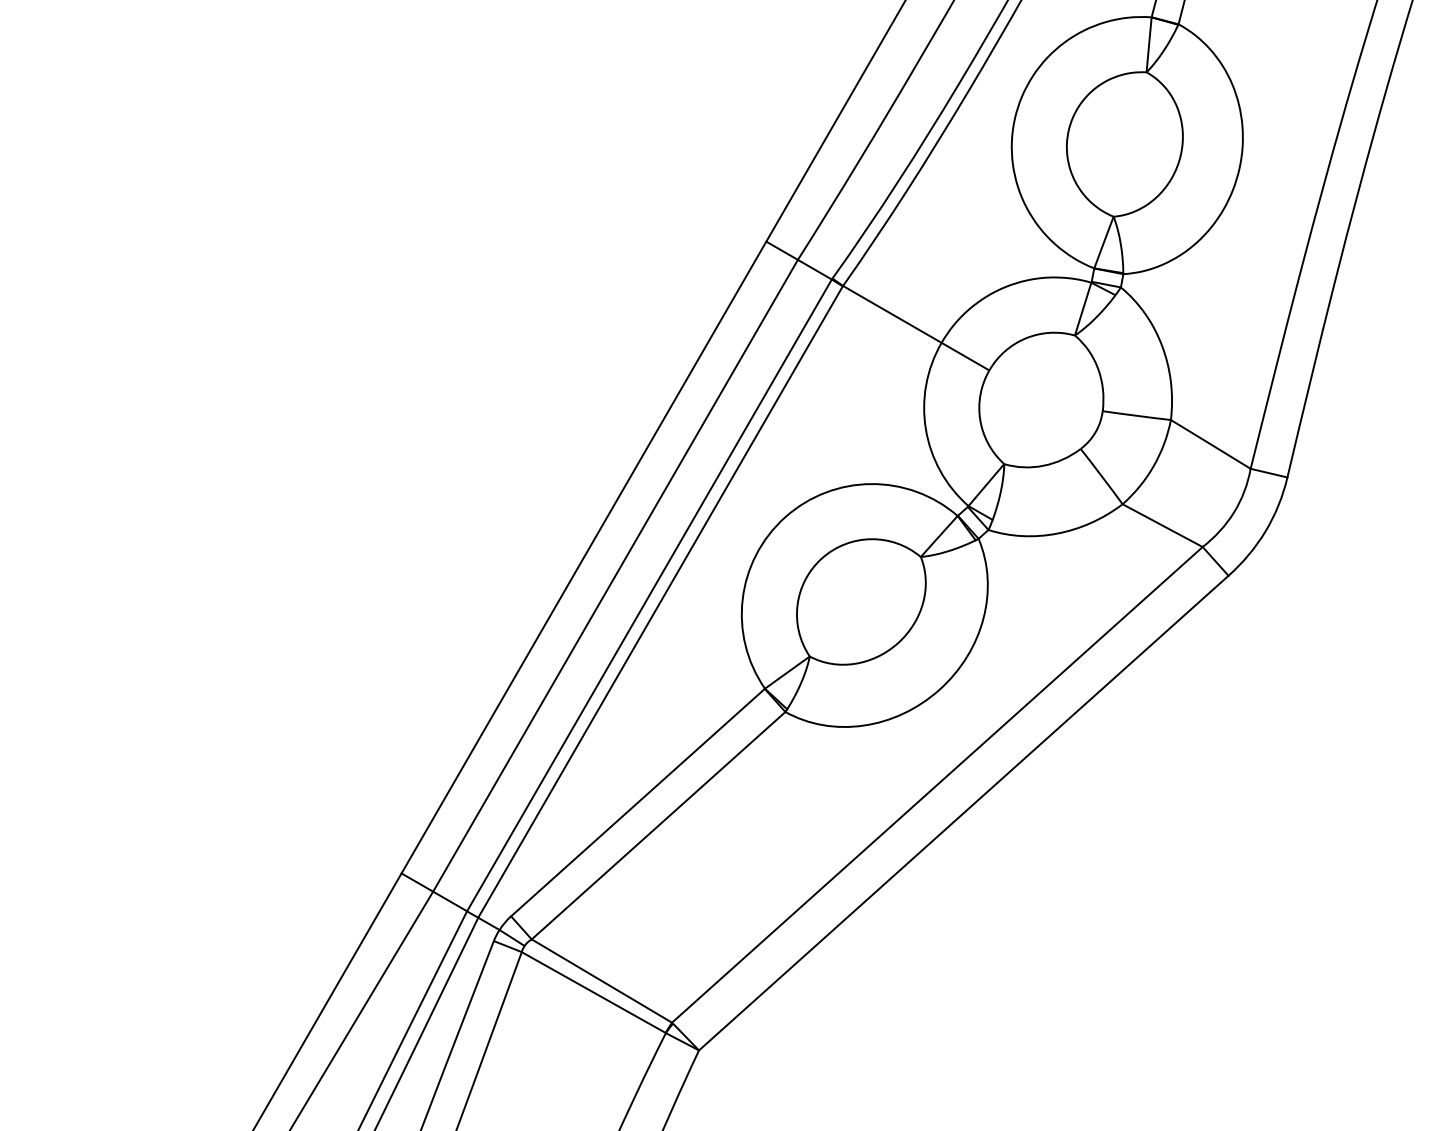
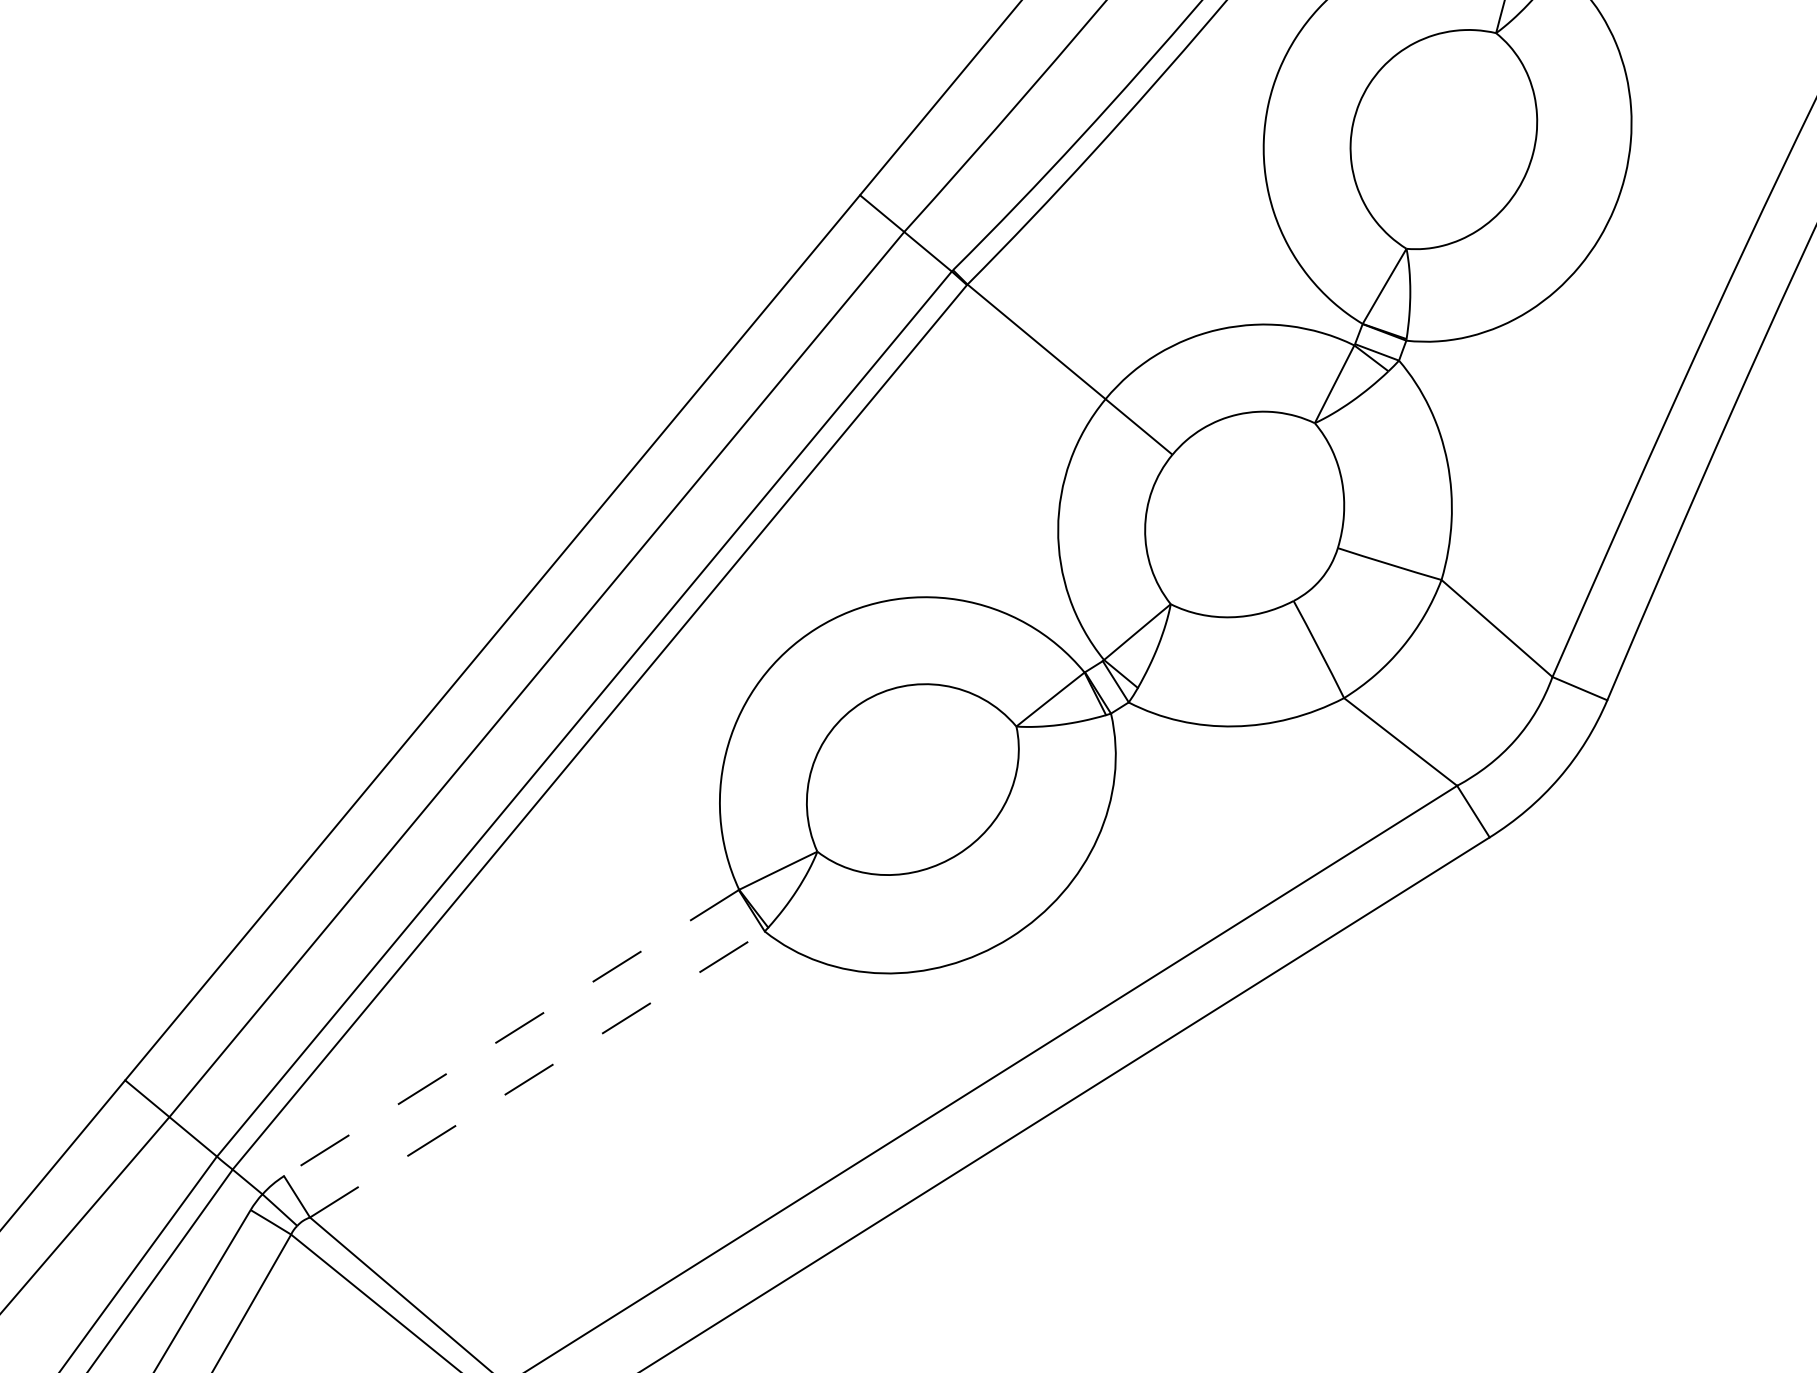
line: (637, 802) -> (510, 1032), solid -> dashed
line: (658, 825) -> (537, 1074), solid -> dashed

